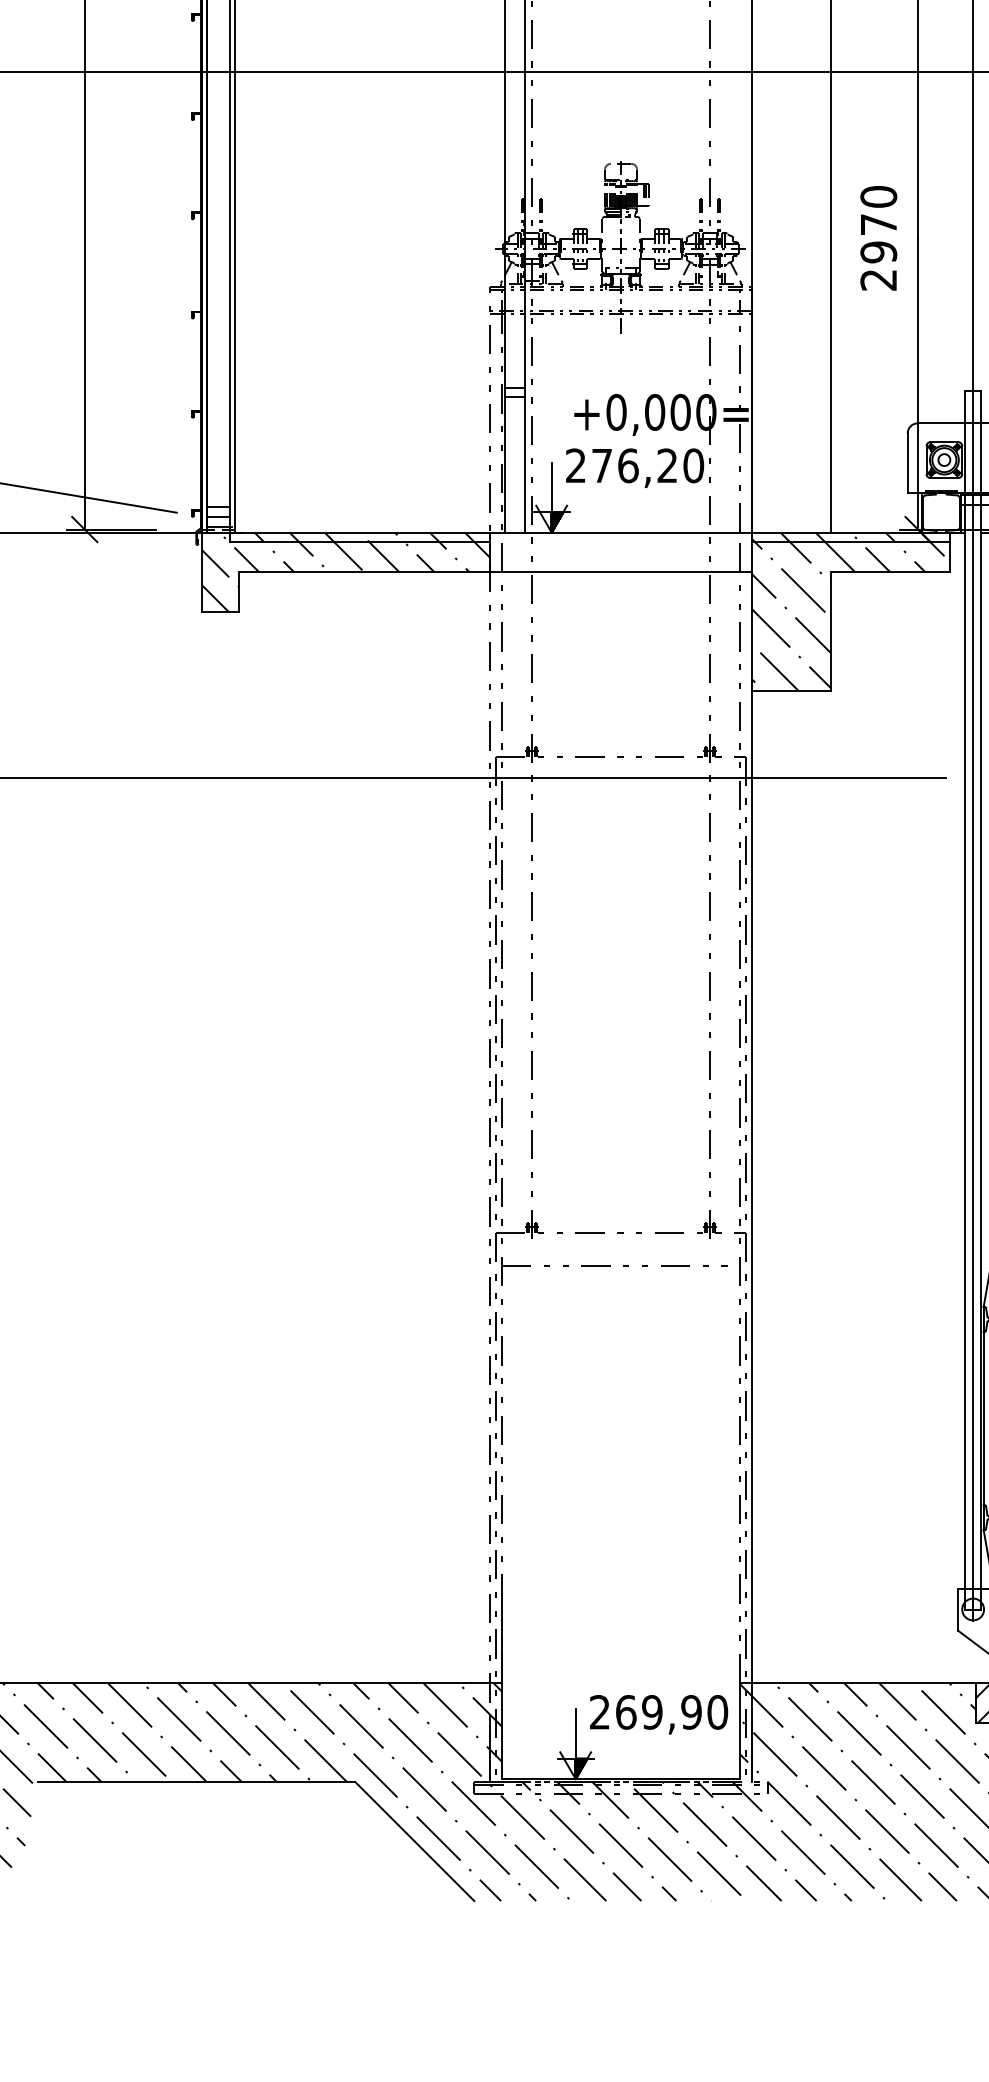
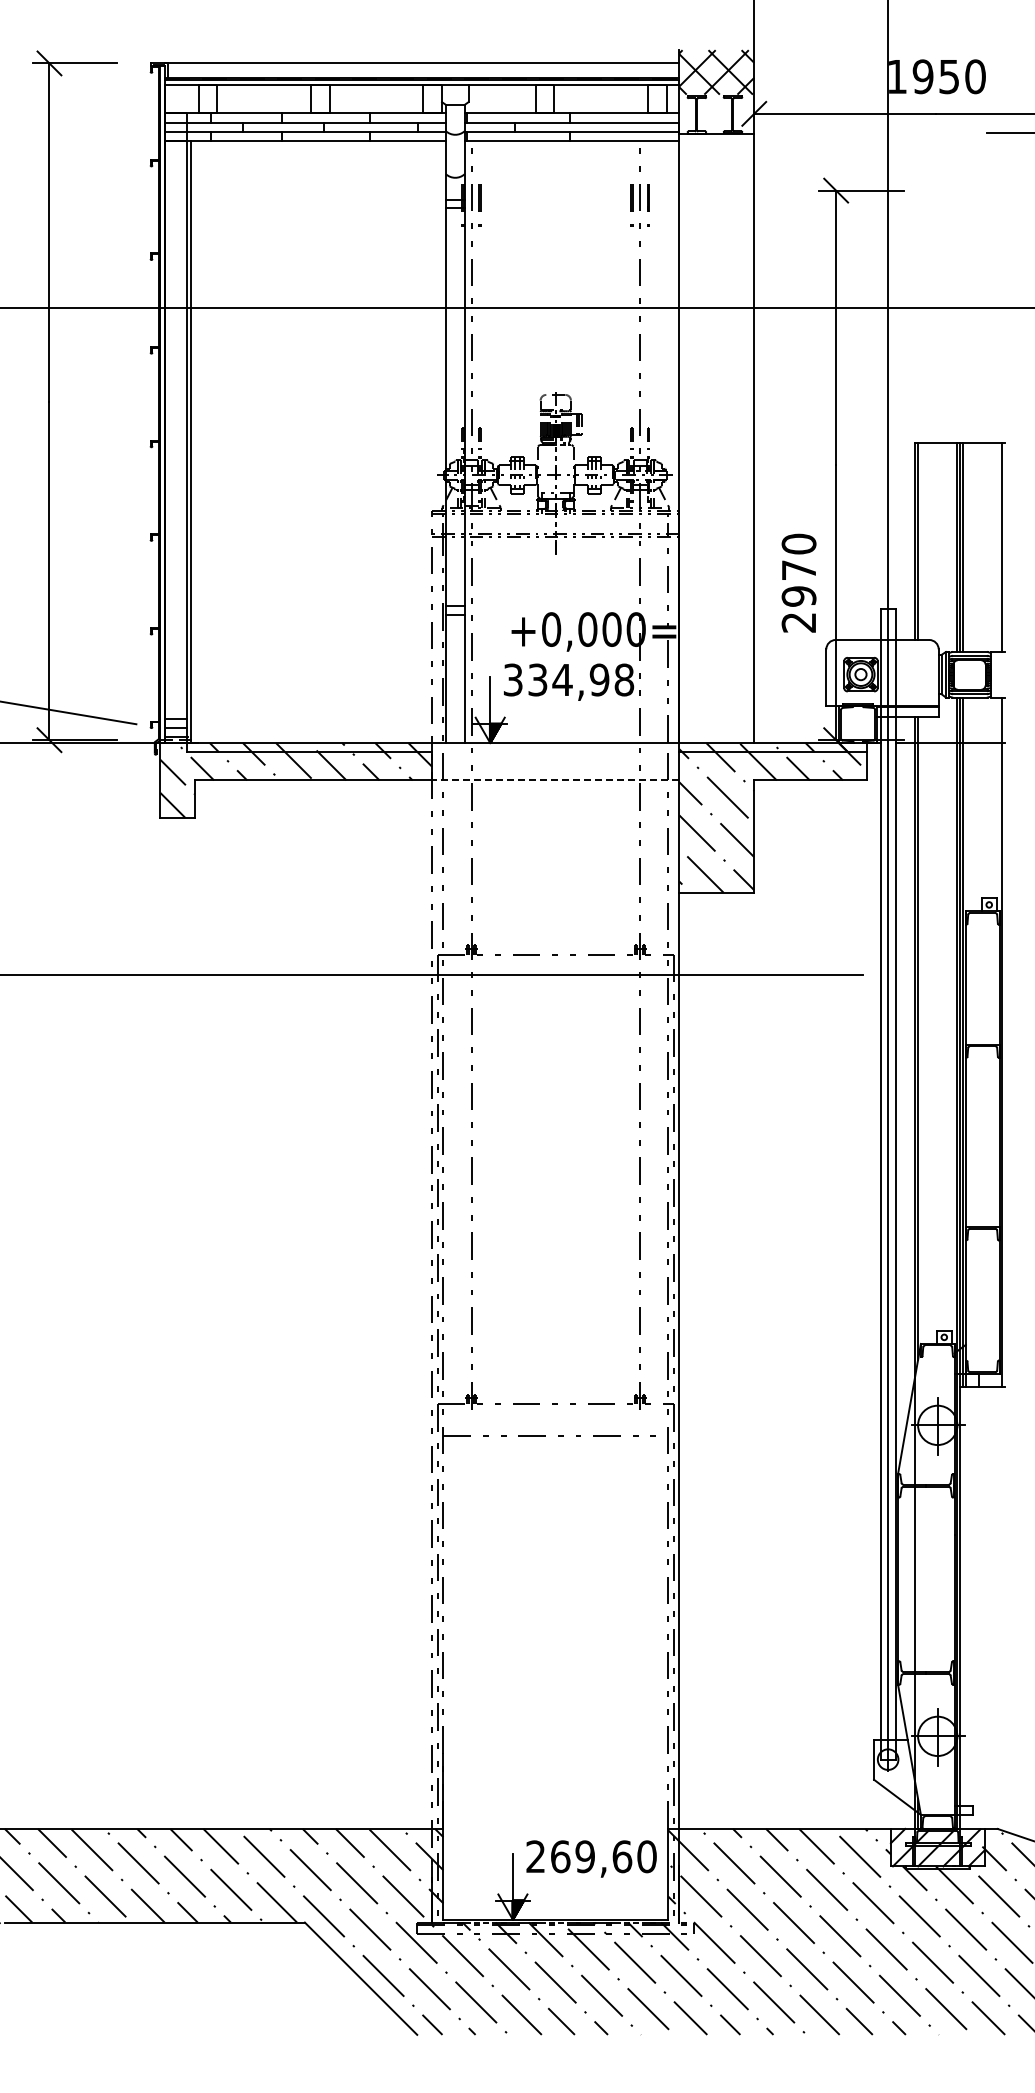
text: (878, 237) -> (798, 582), moved
text: (634, 465) -> (568, 679), 276,20 -> 334,98
line: (620, 572) -> (555, 780), solid -> dashed
text: (691, 1712) -> (622, 1856), 269,90 -> 269,60

